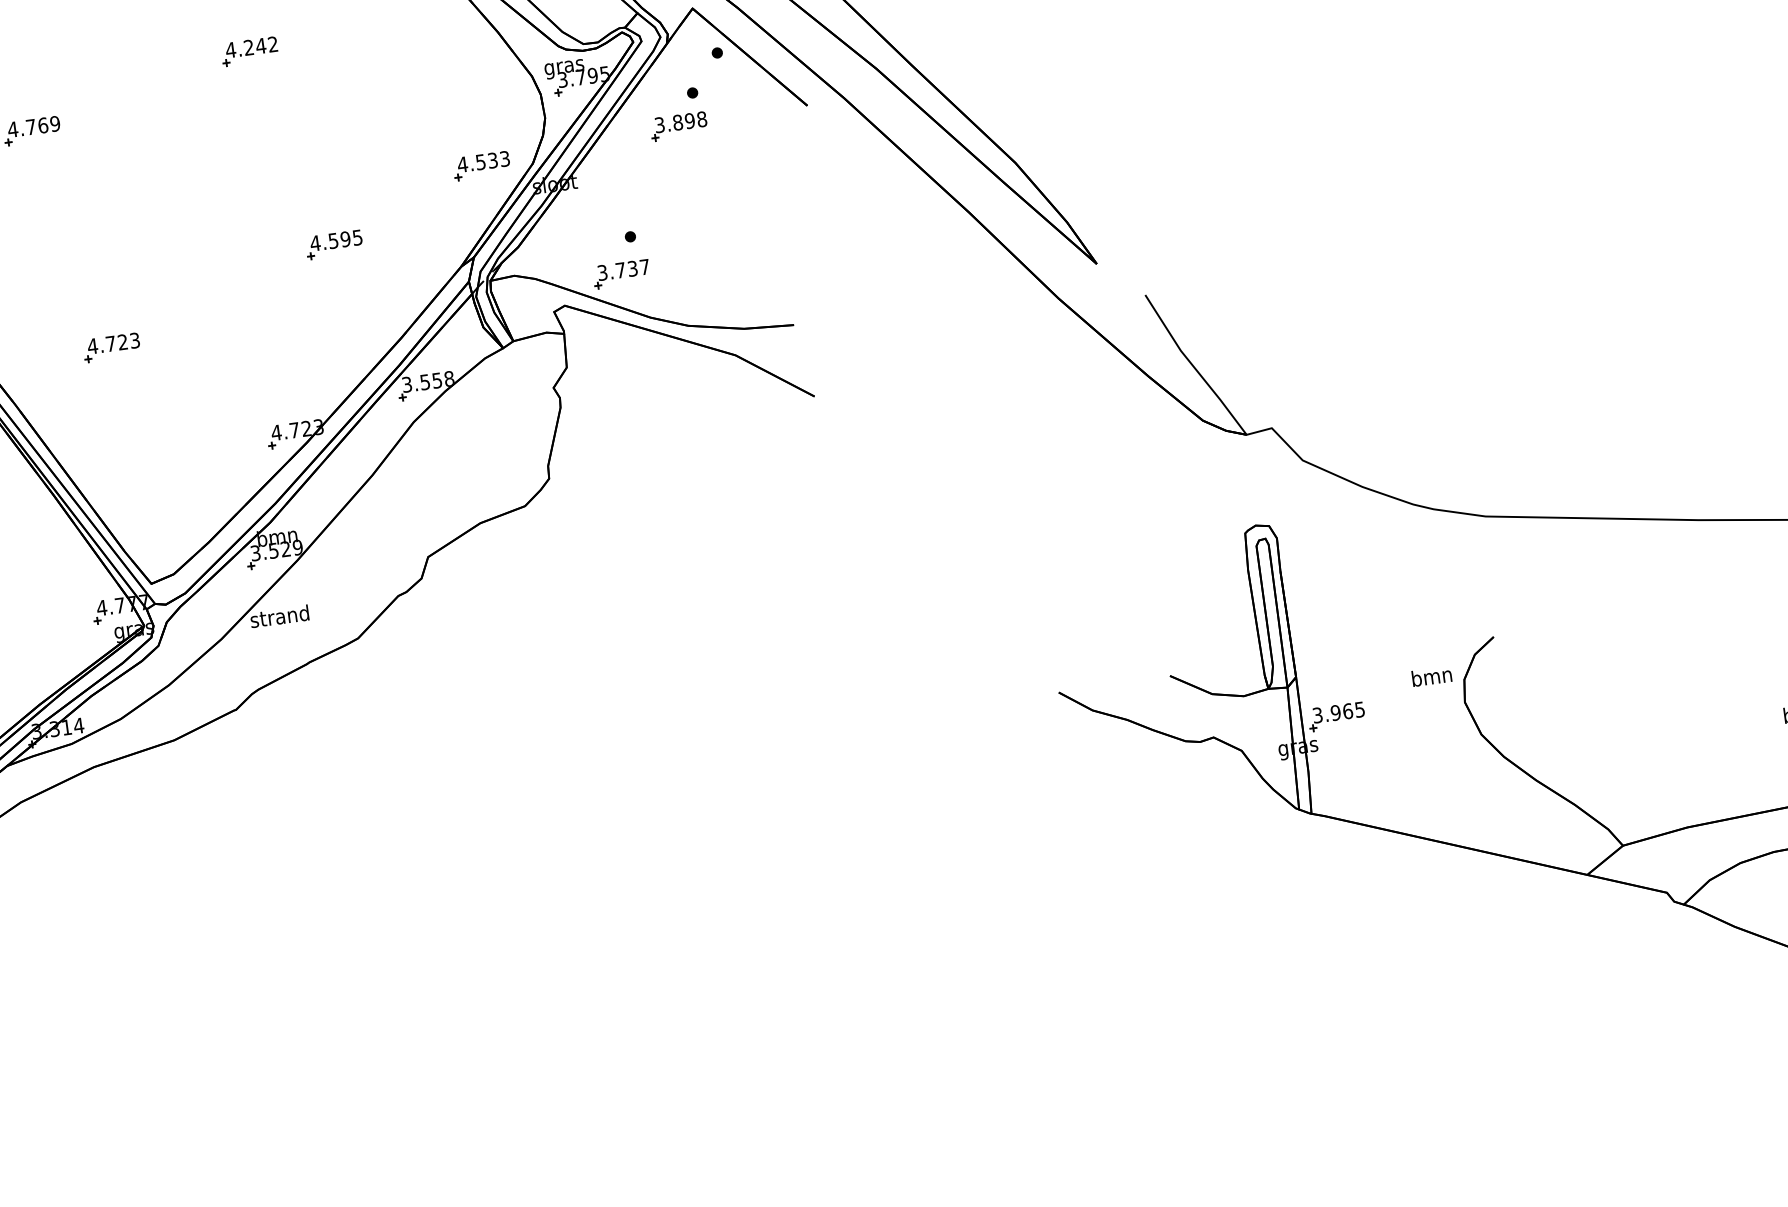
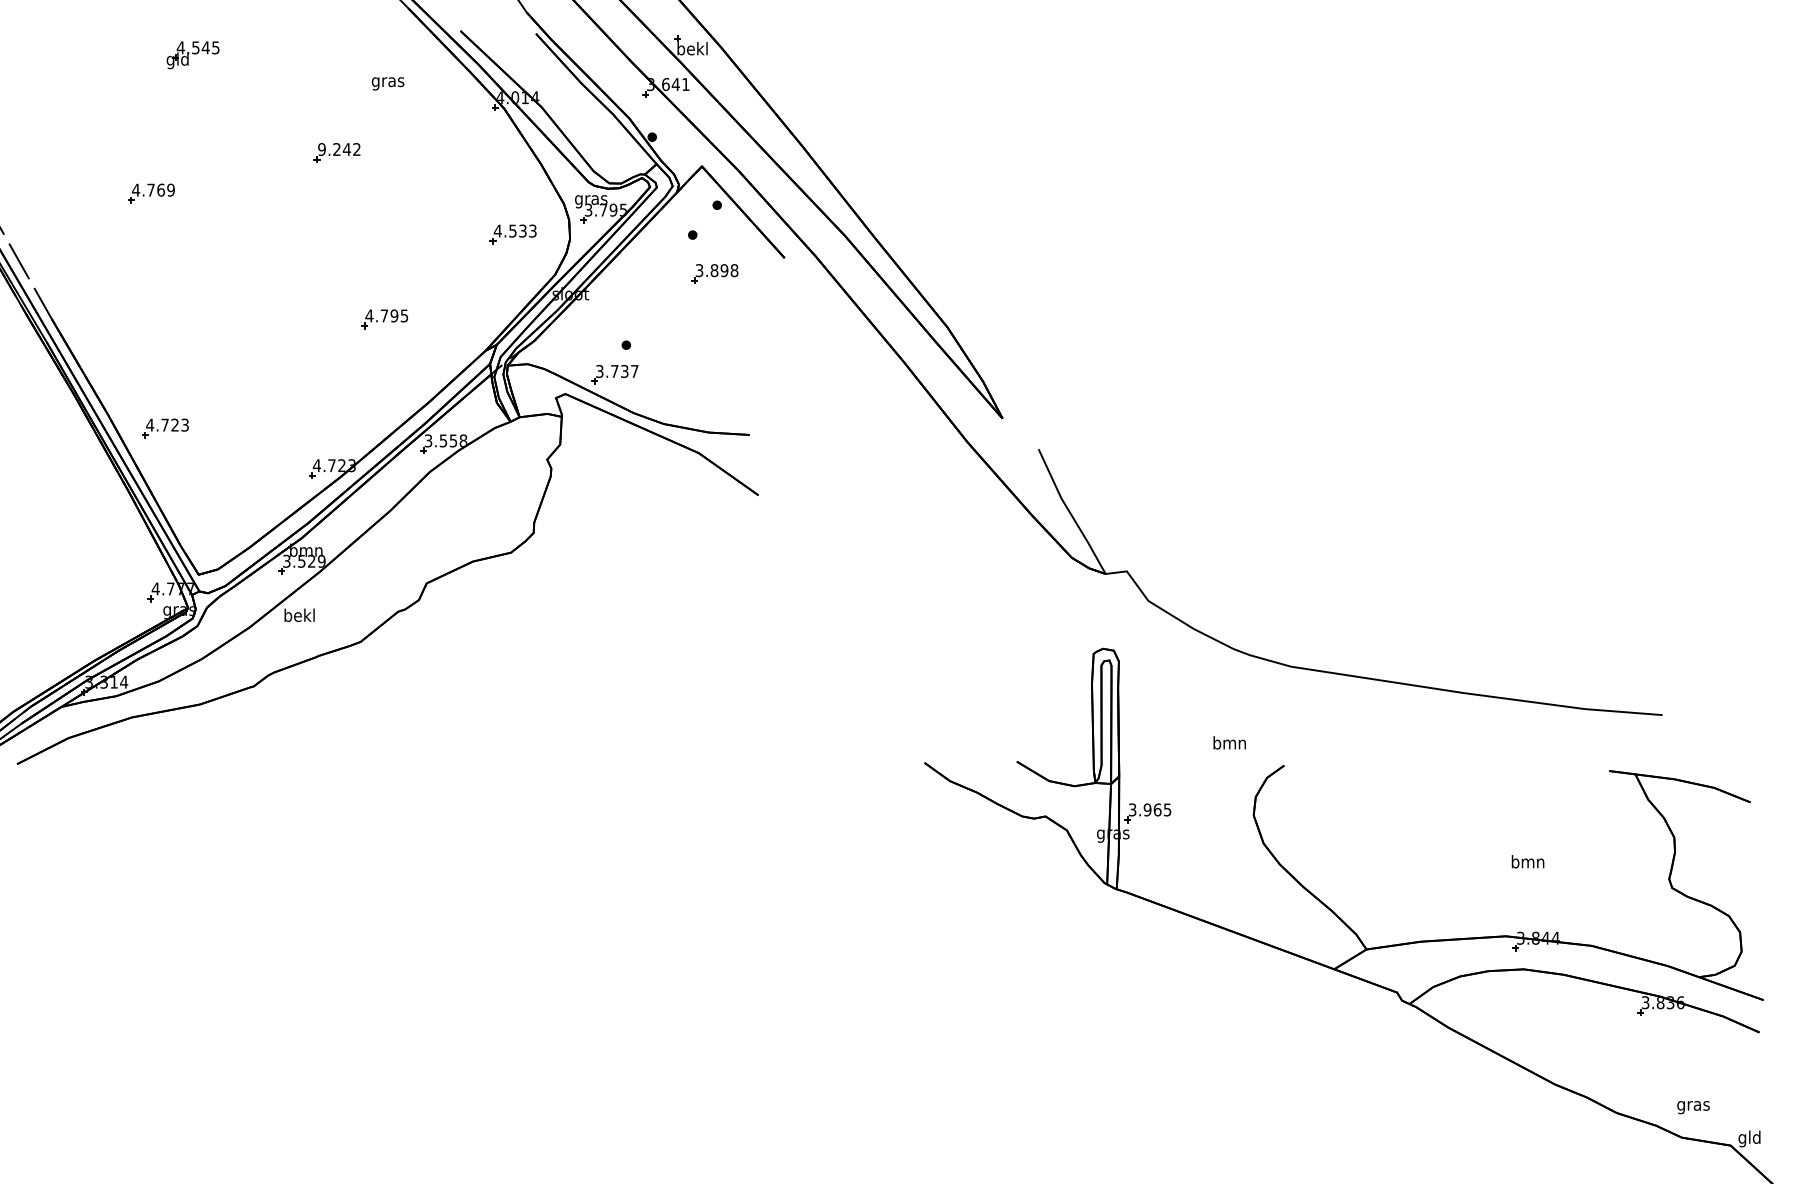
text: (230, 50) -> (321, 149), 4.242 -> 9.242
part: (678, 126) -> (714, 273), moved
part: (480, 166) -> (512, 234), moved
text: (333, 240) -> (384, 315), 4.595 -> 4.795
part: (111, 347) -> (165, 428), moved
text: (279, 615) -> (299, 614), strand -> bekl
text: (1431, 676) -> (1229, 742), moved

